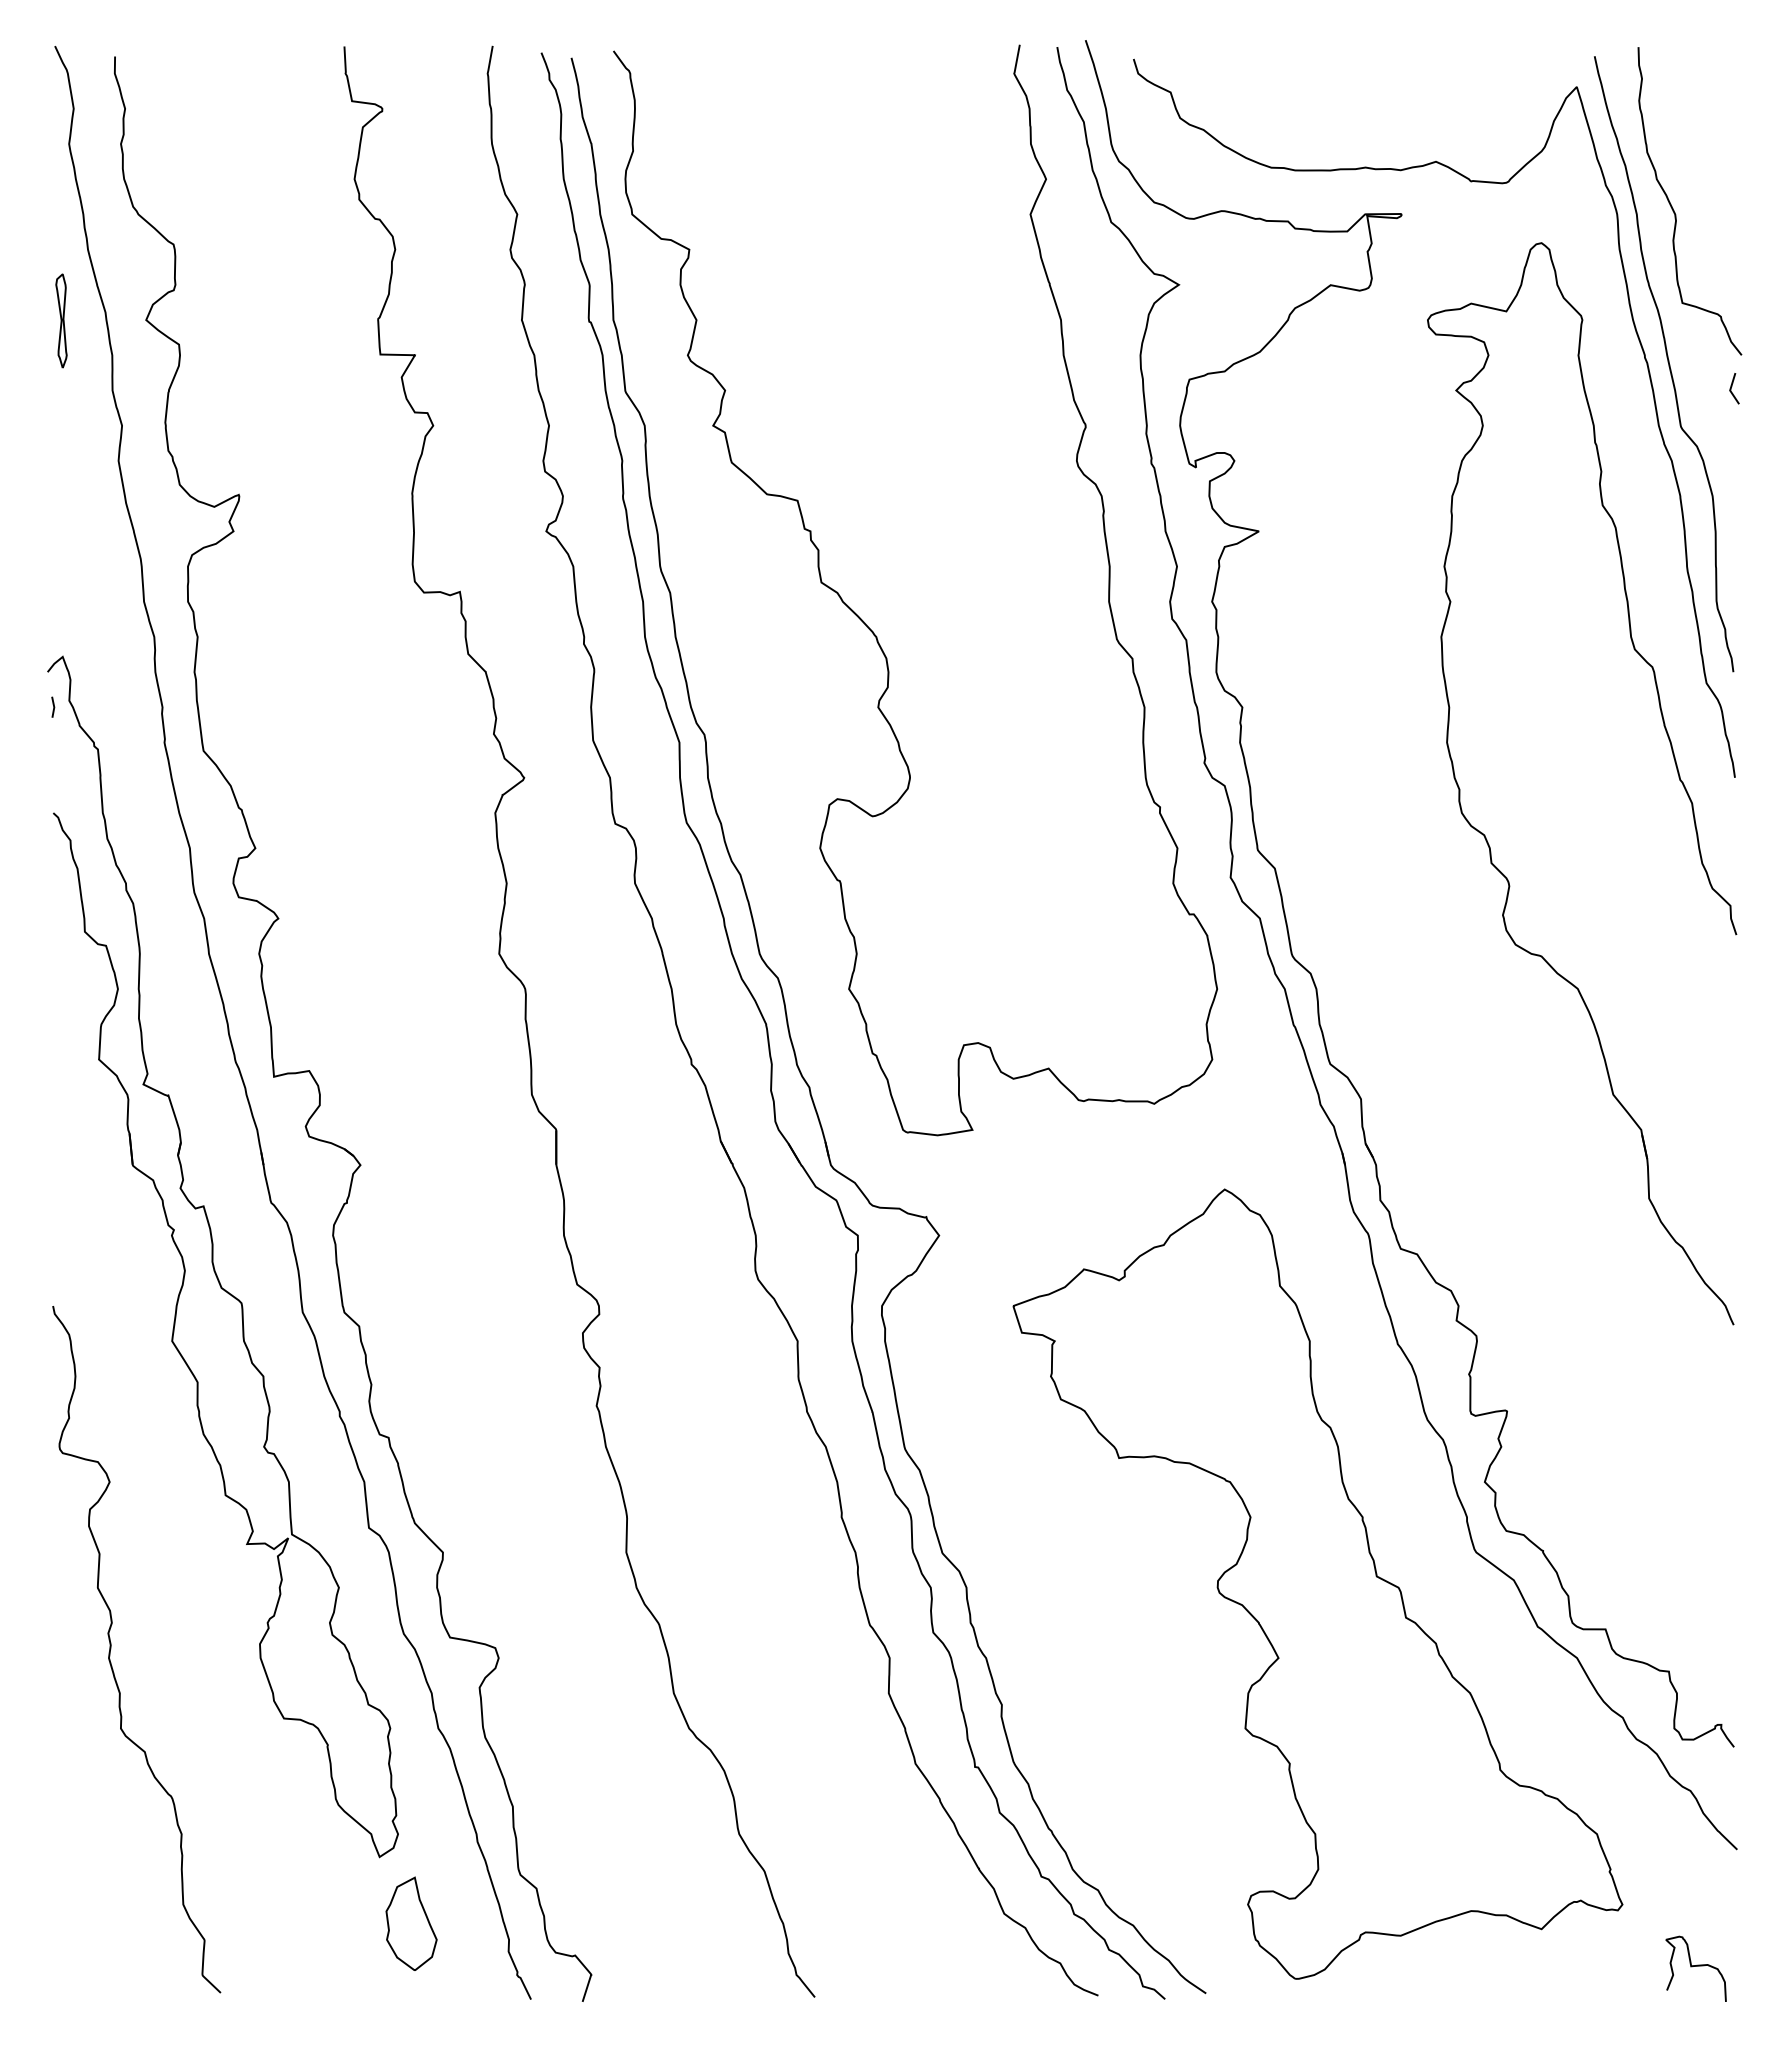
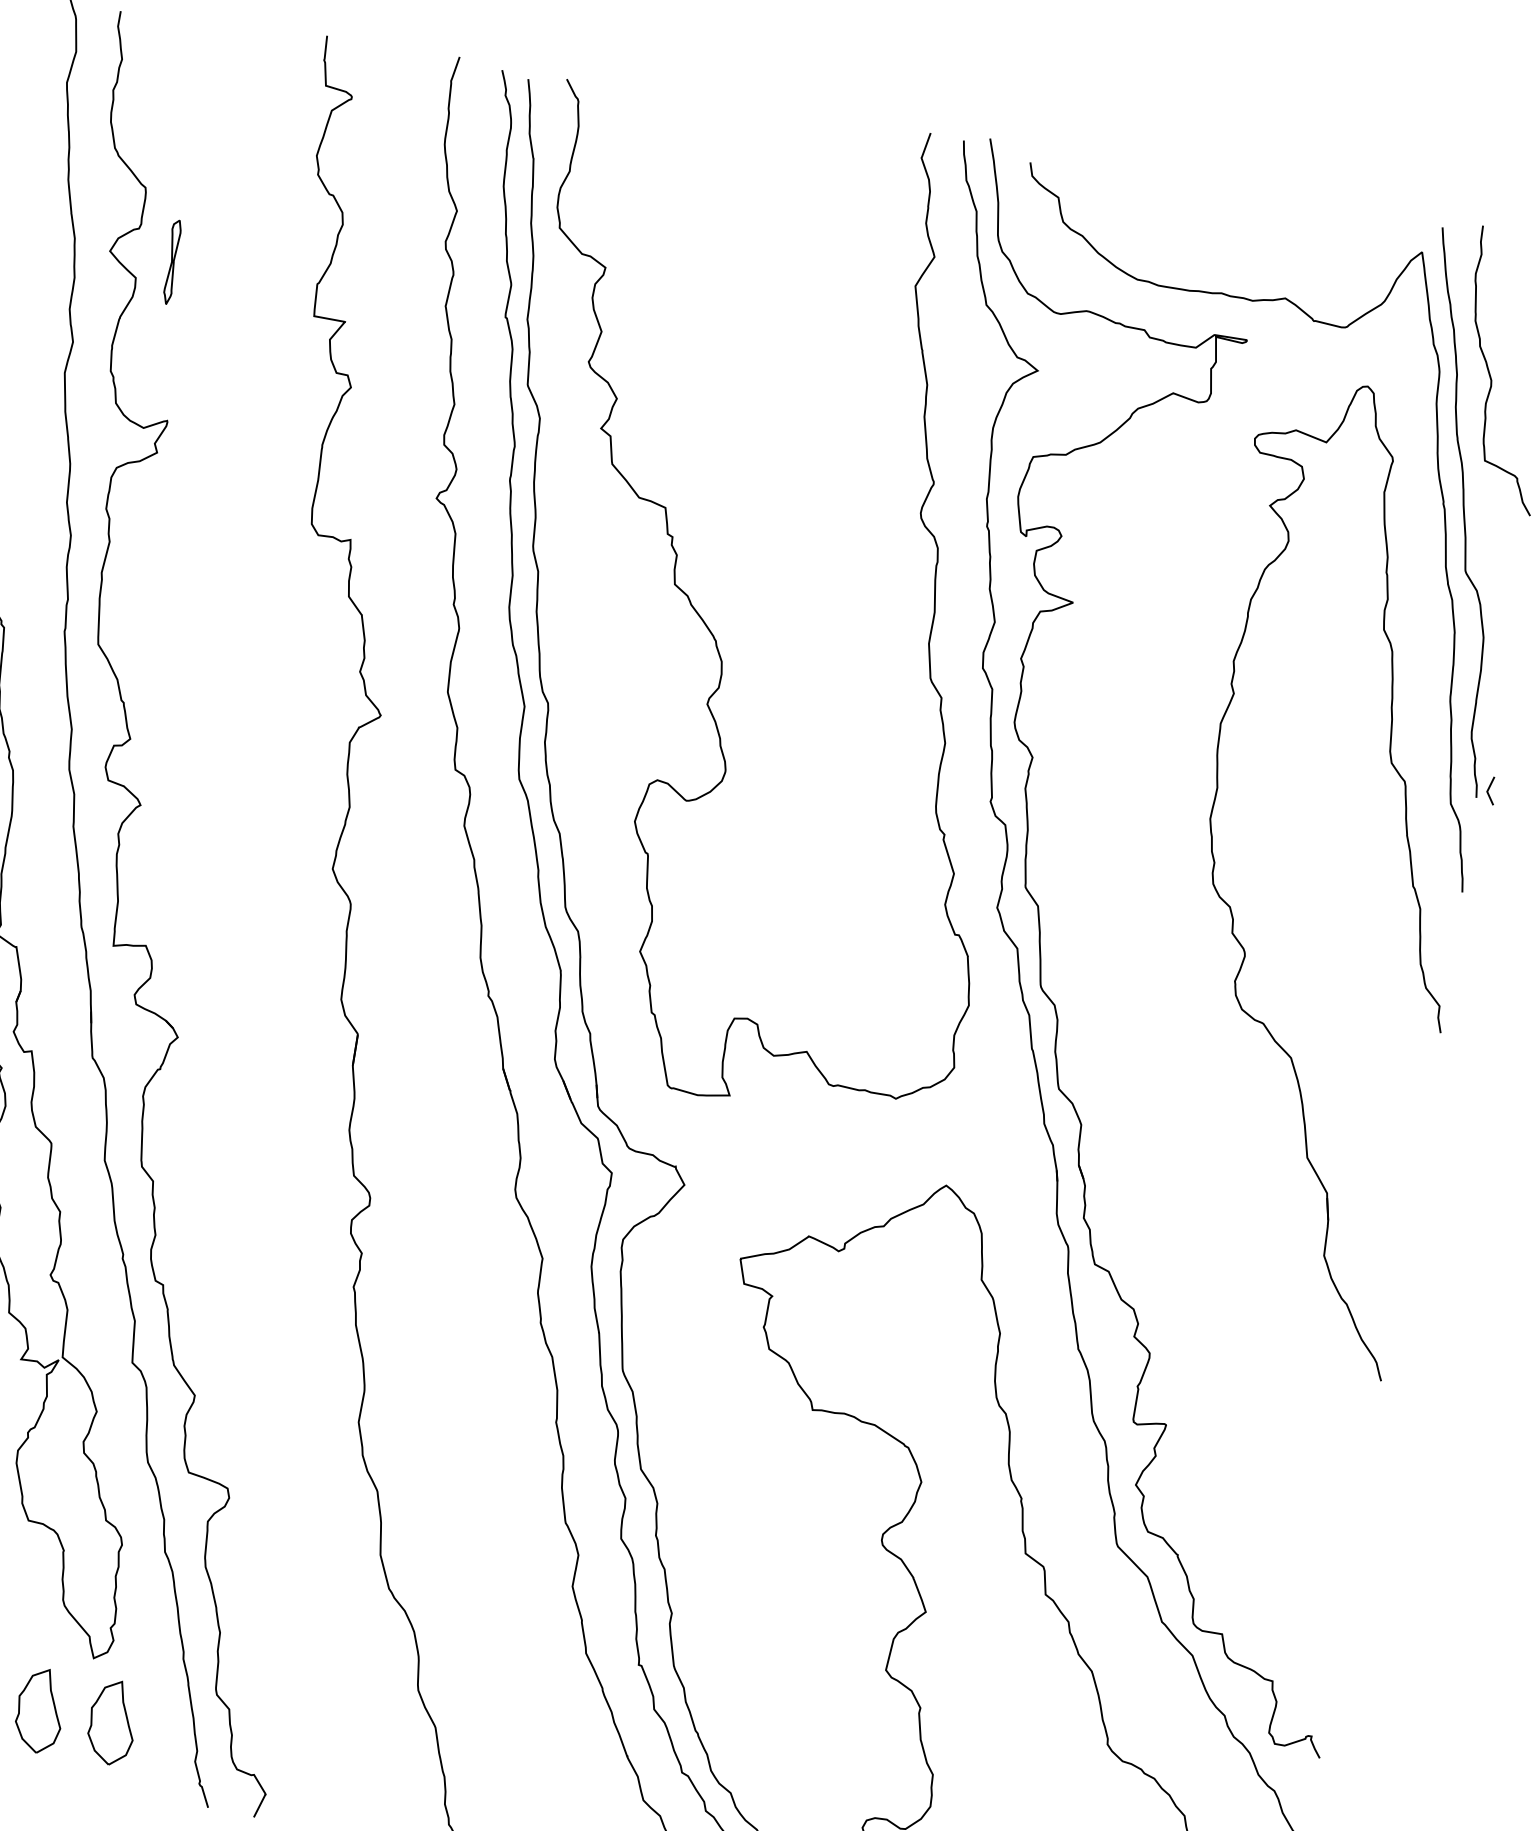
part: (61, 320) -> (171, 261), moved
line: (1732, 386) -> (1489, 788), moved
part: (330, 1923) -> (40, 1710), added

